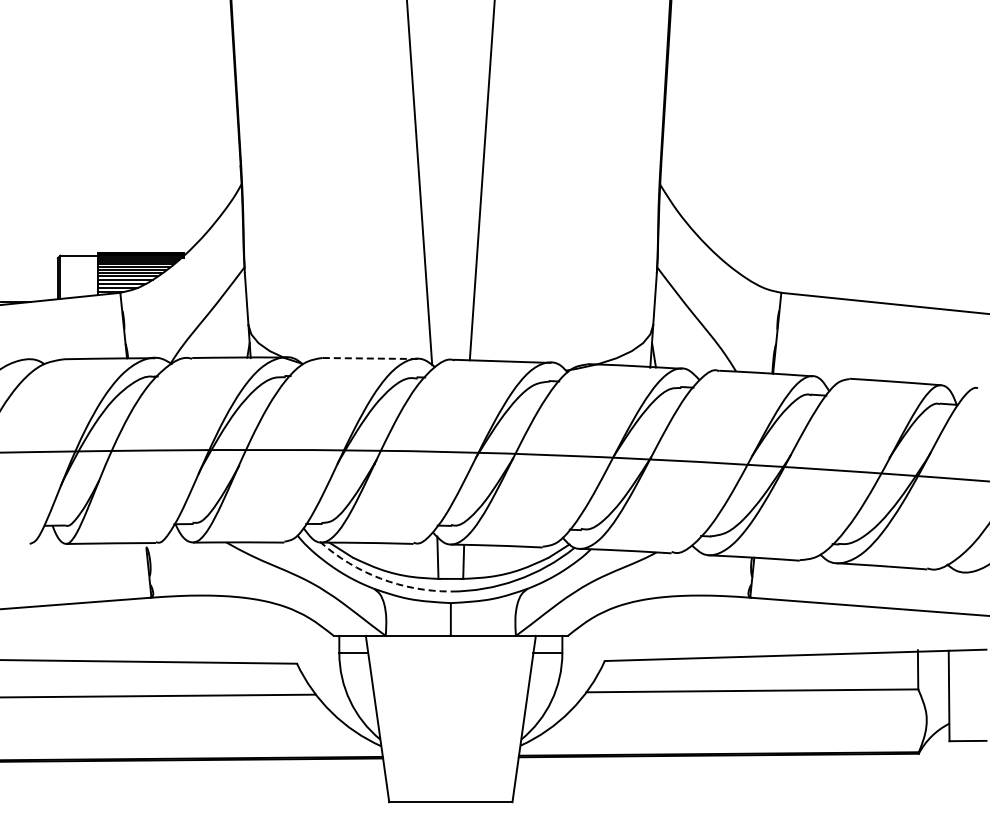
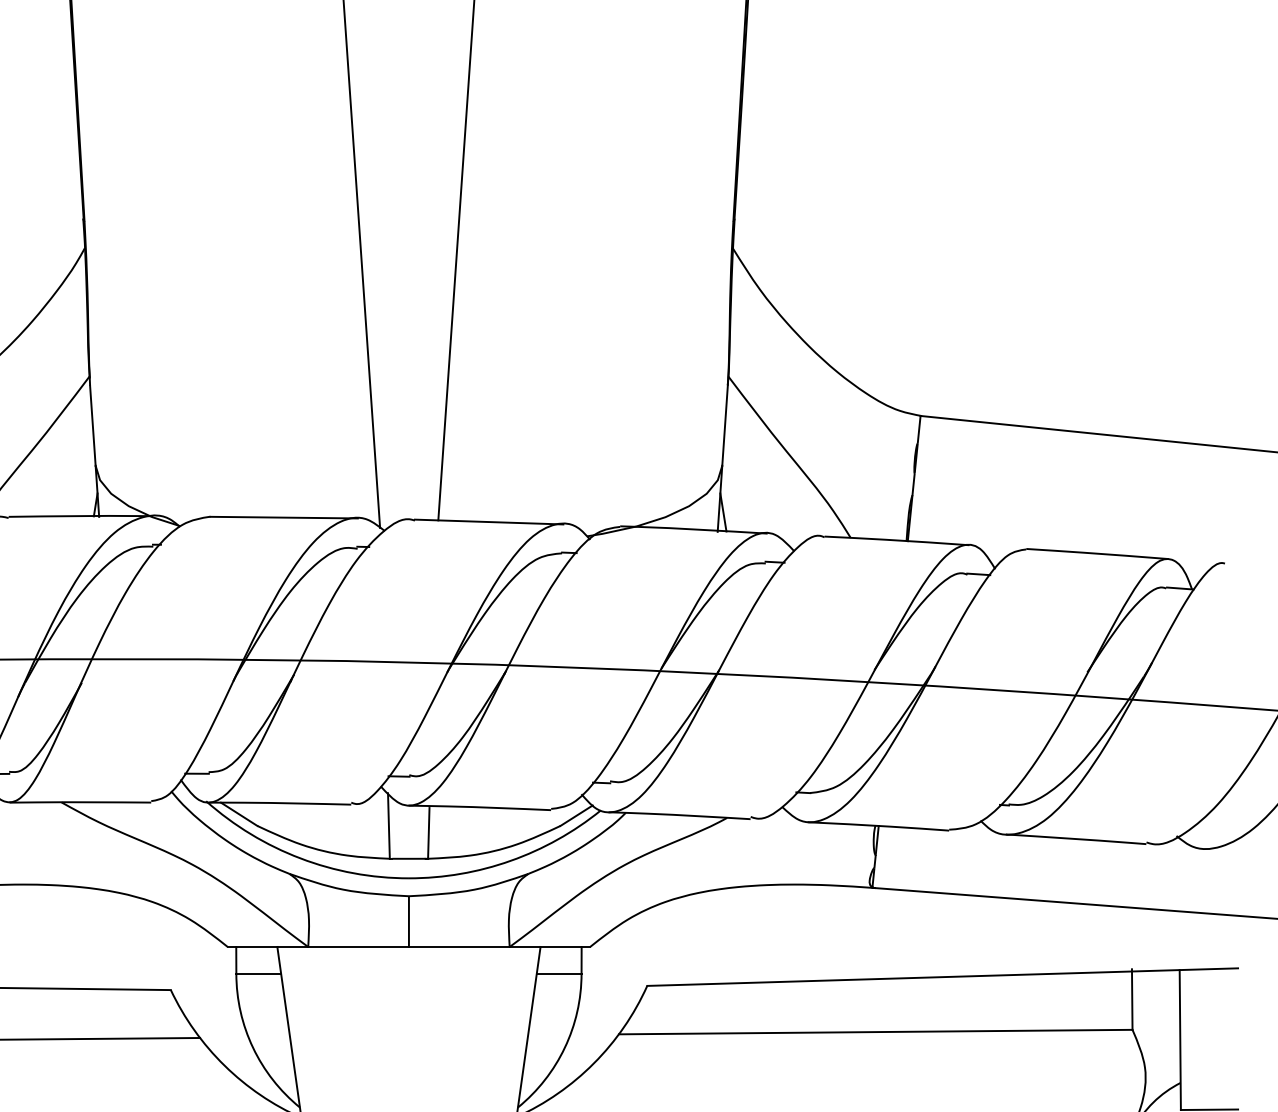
line: (370, 358) -> (284, 517), dashed -> solid
arc: (380, 578) -> (300, 858), dashed -> solid

